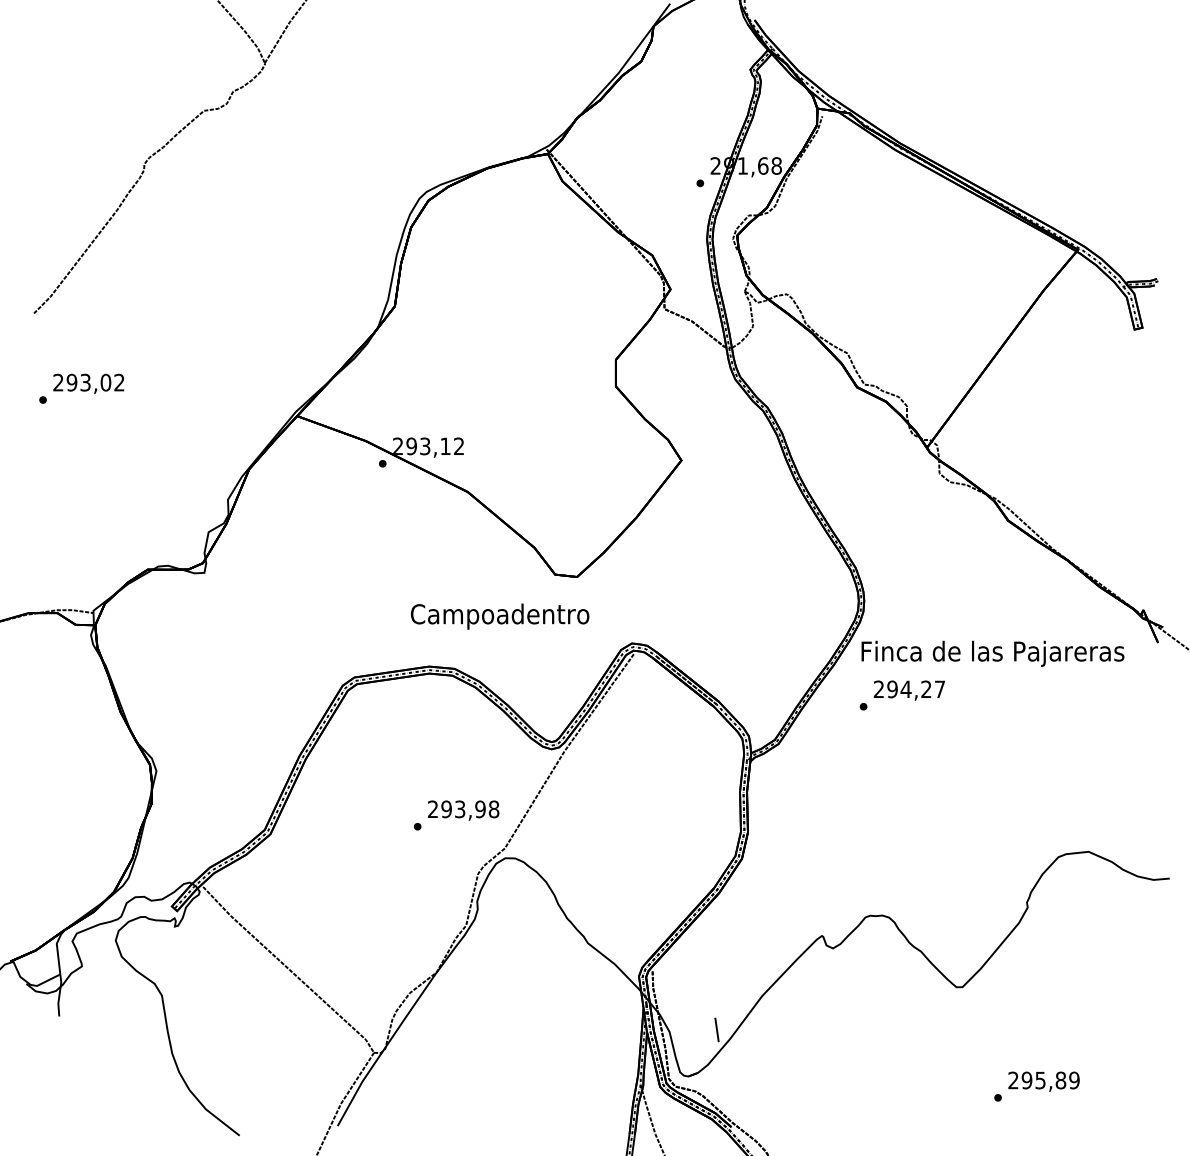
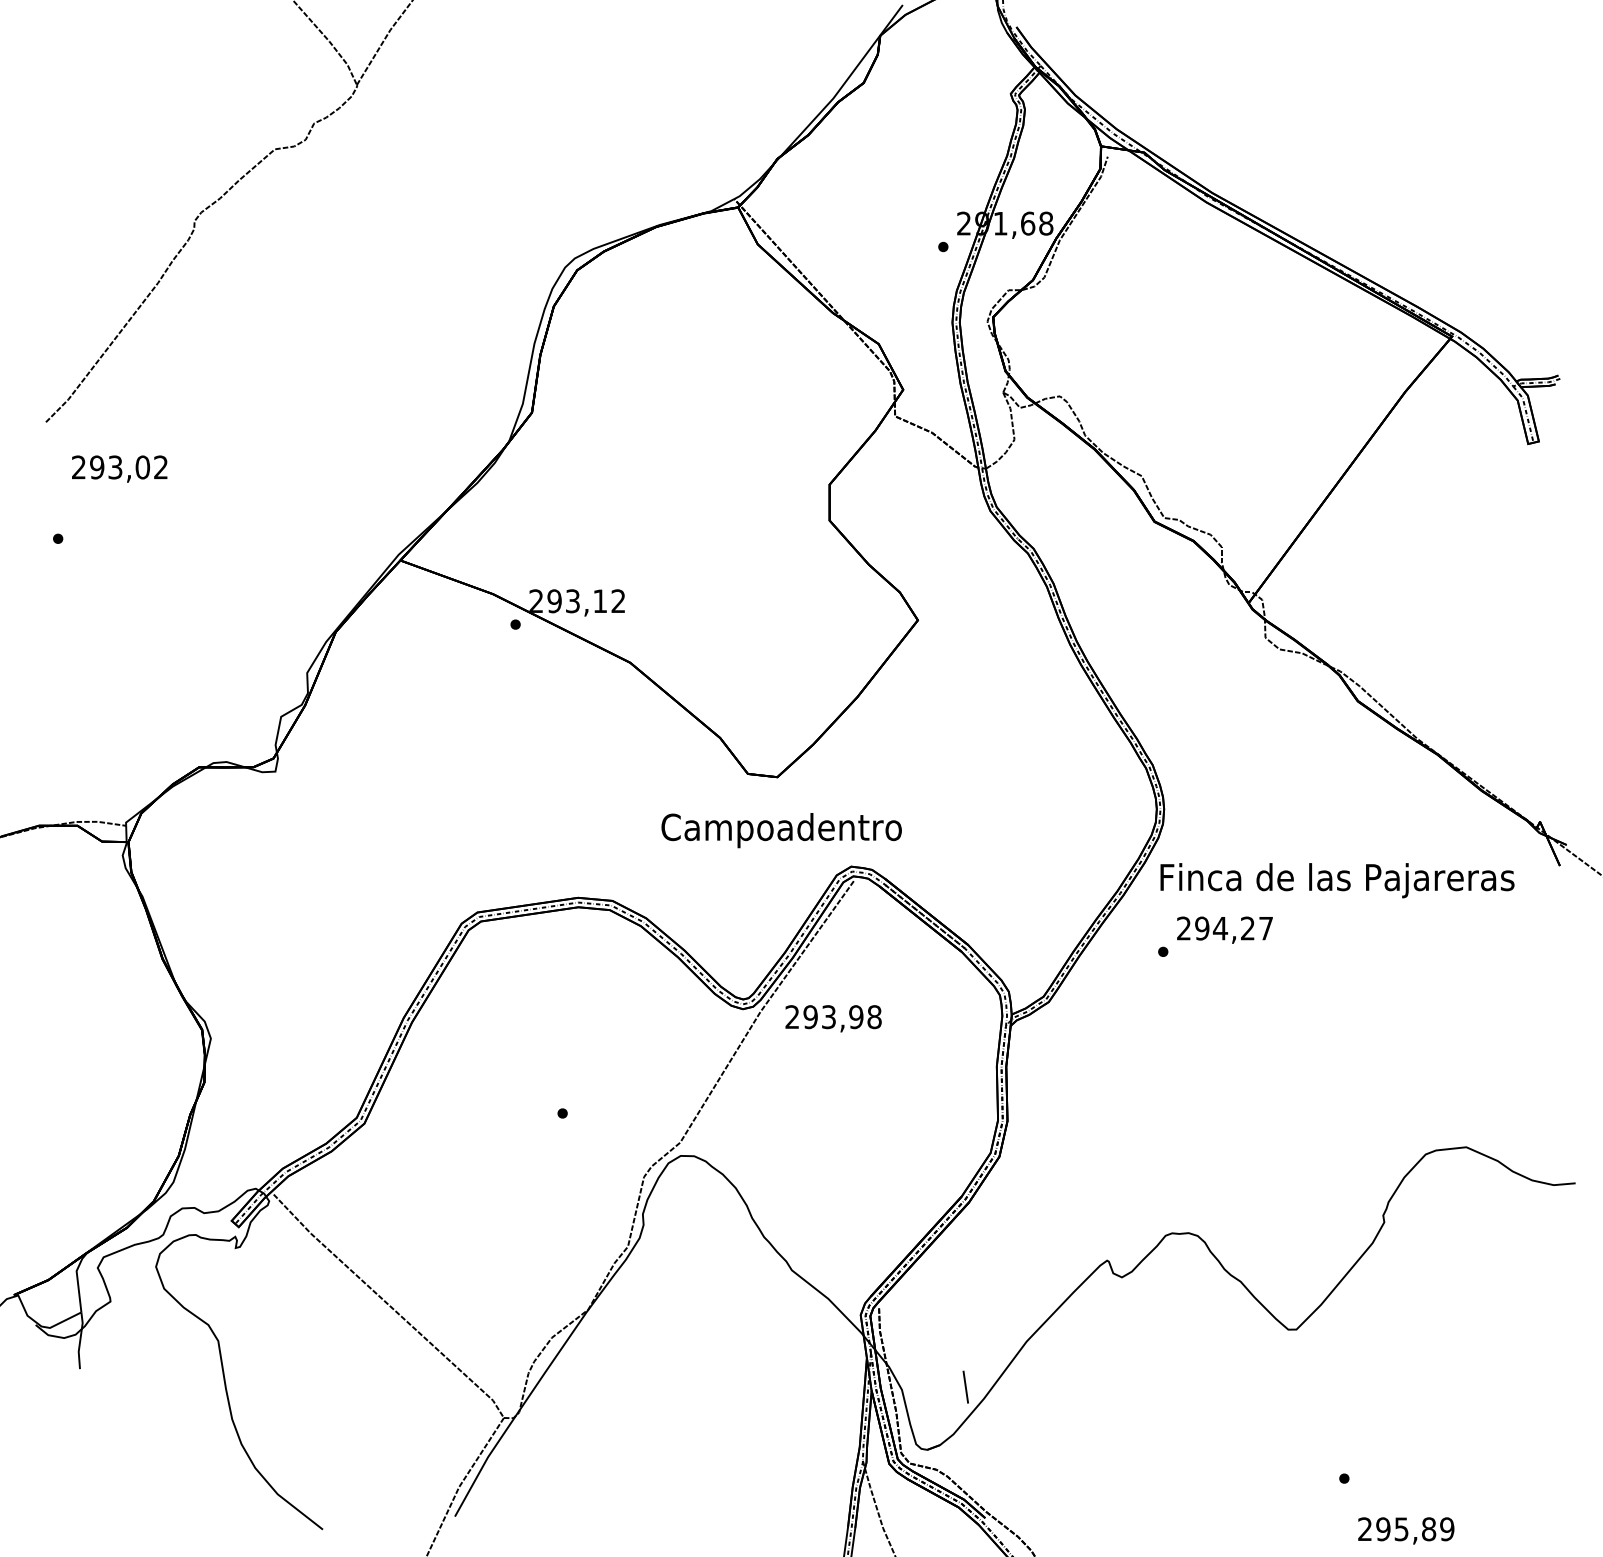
text: (88, 383) -> (119, 468), moved
text: (499, 616) -> (781, 830), moved
text: (463, 810) -> (833, 1018), moved
text: (1044, 1081) -> (1406, 1530), moved

